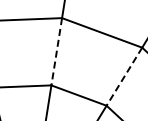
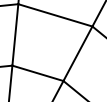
line: (56, 52) -> (15, 35), dashed -> solid
line: (124, 77) -> (78, 54), dashed -> solid

